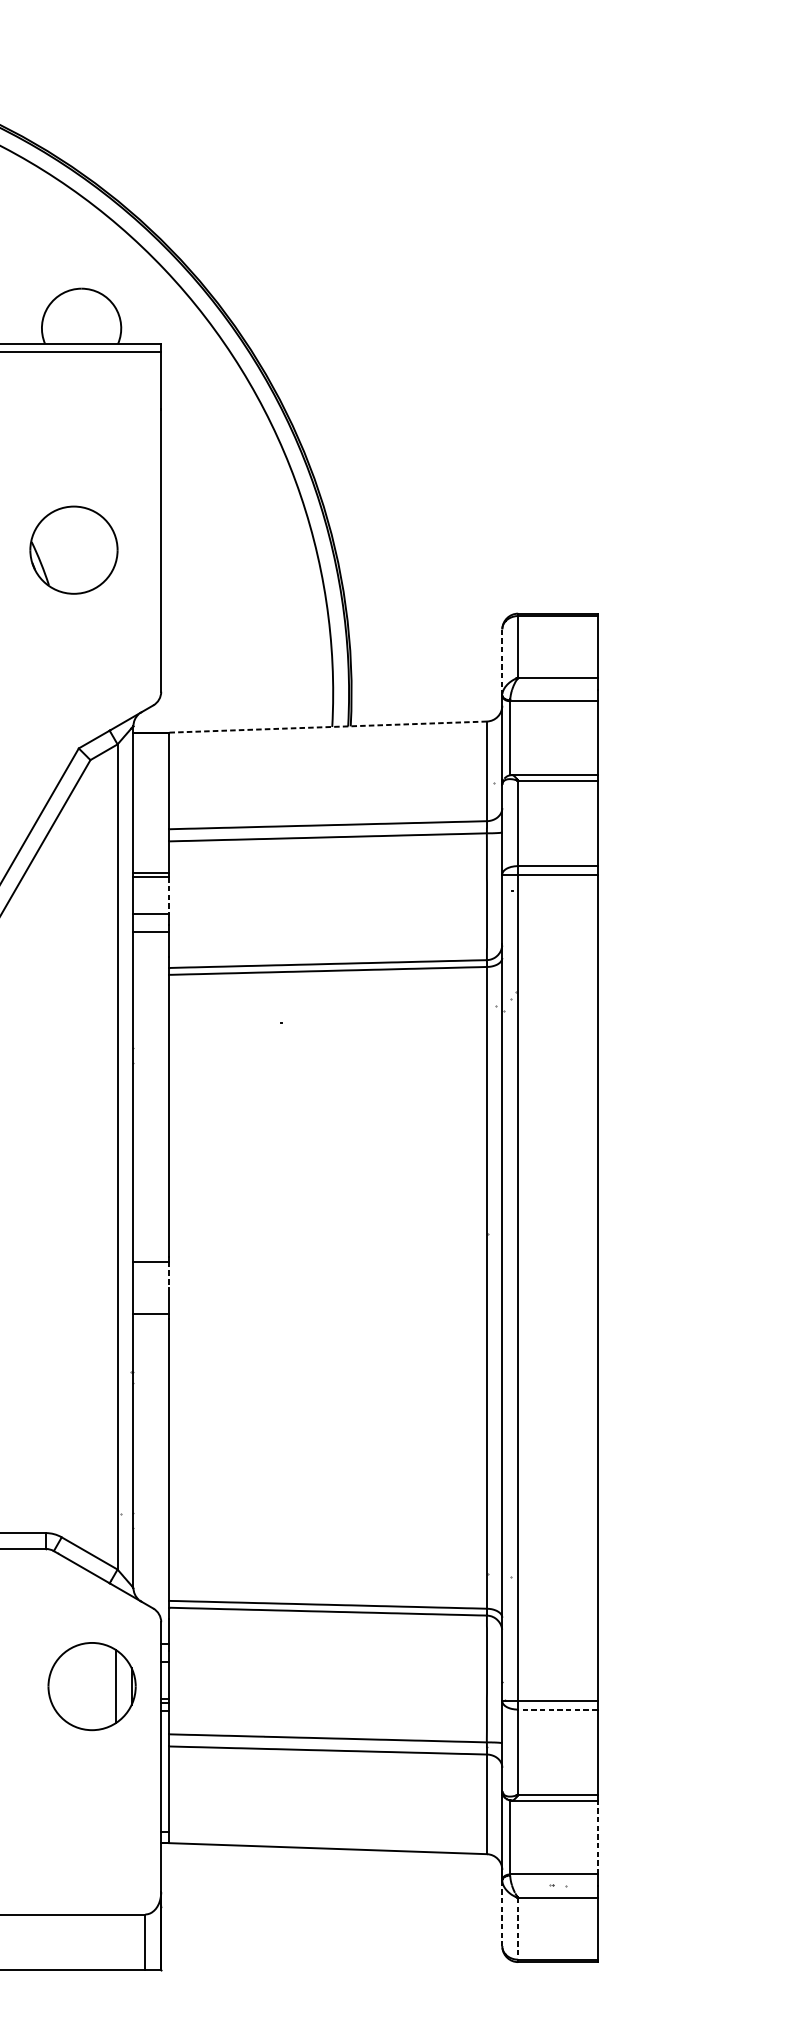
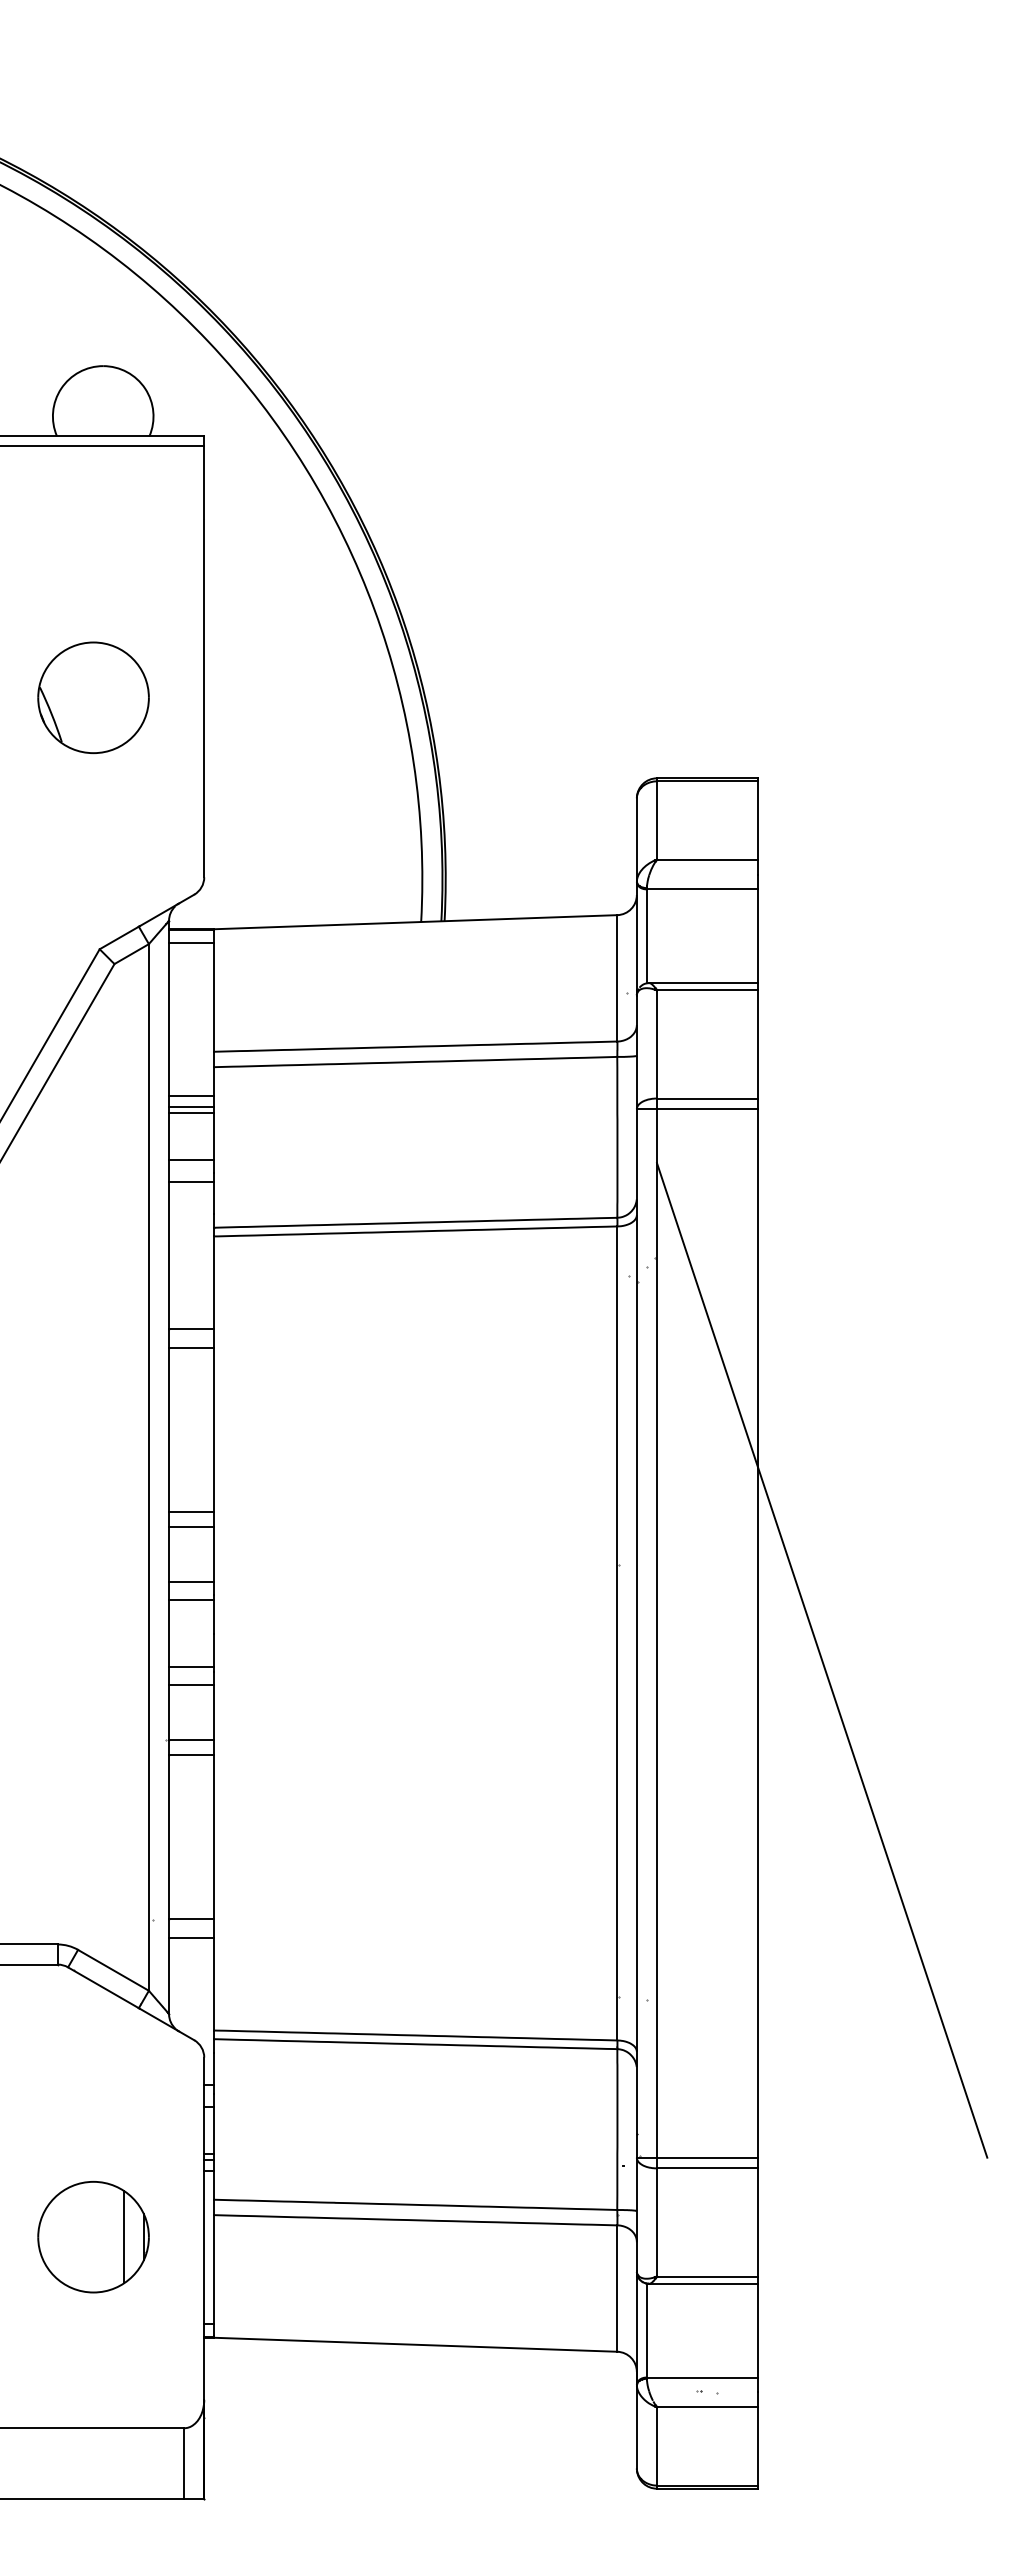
line: (502, 662) -> (636, 840), dashed -> solid
line: (327, 727) -> (415, 922), dashed -> solid
line: (151, 743) -> (191, 943), added
line: (151, 864) -> (191, 1096), added
line: (169, 896) -> (214, 1136), dashed -> solid
line: (151, 1048) -> (191, 1329), added
line: (151, 1063) -> (191, 1348), added
line: (151, 1192) -> (191, 1512), added
line: (151, 1203) -> (191, 1526), added
line: (151, 1247) -> (191, 1582), added
line: (169, 1274) -> (214, 1616), dashed -> solid
line: (647, 1309) -> (821, 1660), added
line: (151, 1328) -> (191, 1684), added
line: (151, 1372) -> (191, 1740), added
line: (151, 1383) -> (191, 1754), added
line: (151, 1512) -> (191, 1918), added
line: (151, 1527) -> (191, 1937), added
part: (92, 1686) -> (93, 2237), moved
line: (557, 1709) -> (706, 2168), dashed -> solid
line: (597, 1837) -> (757, 2330), dashed -> solid
line: (502, 1913) -> (636, 2426), dashed -> solid
line: (517, 1928) -> (656, 2446), dashed -> solid

